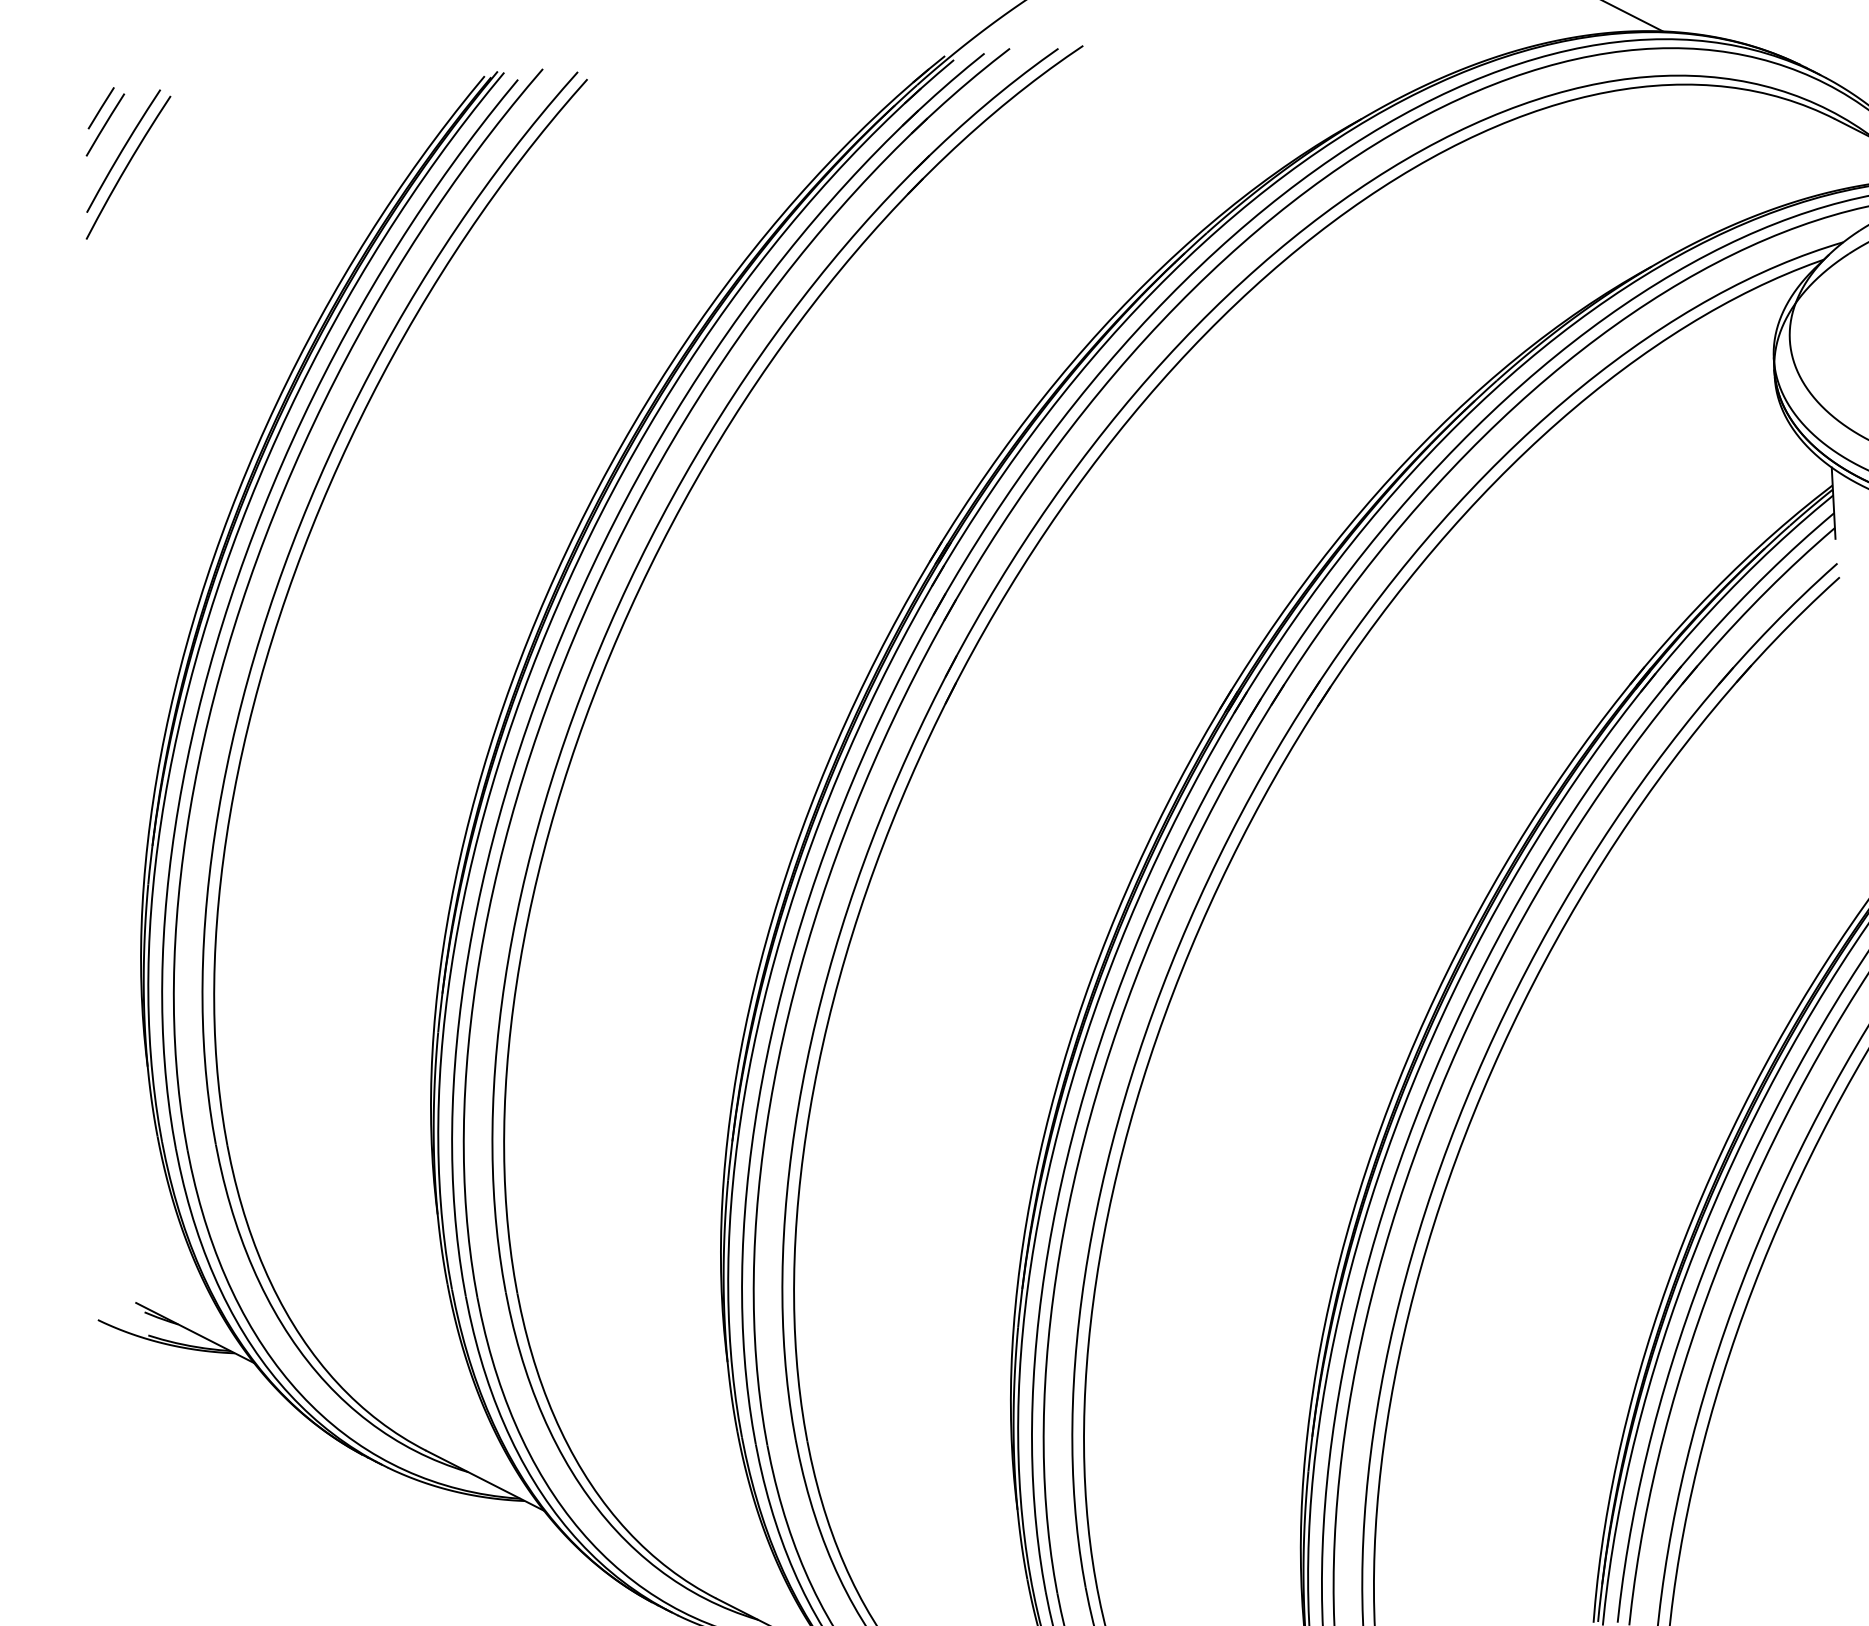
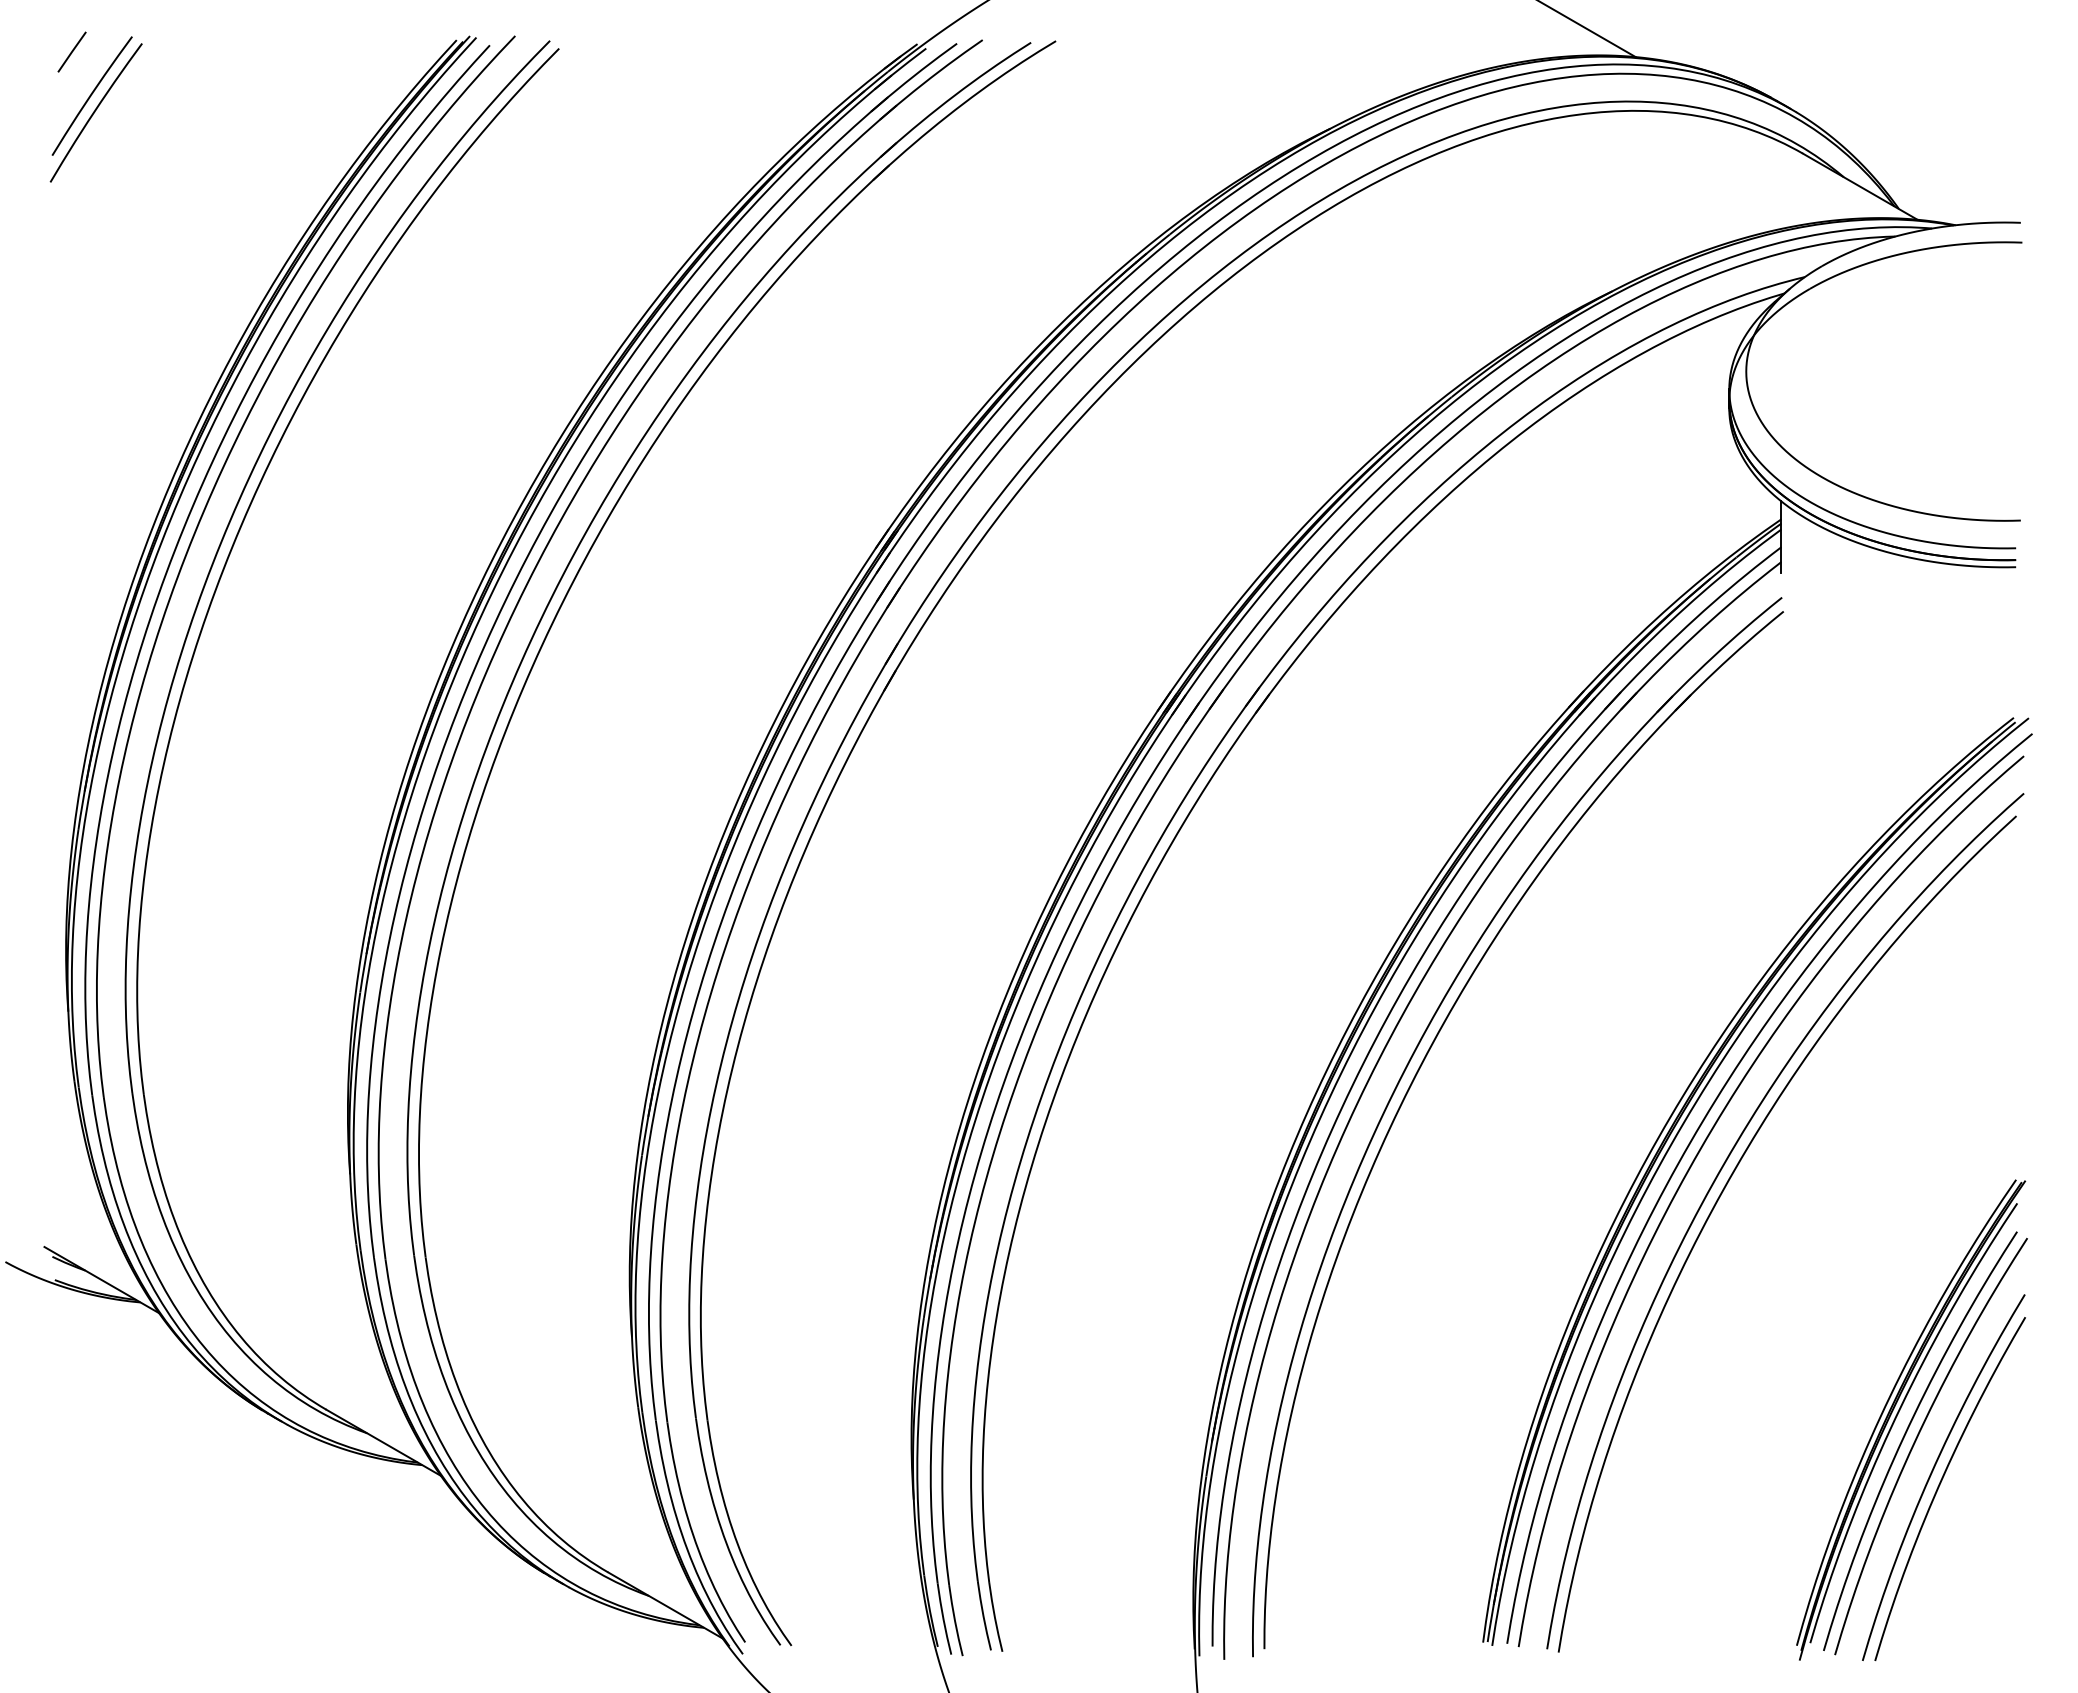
line: (105, 124) -> (75, 68), removed

